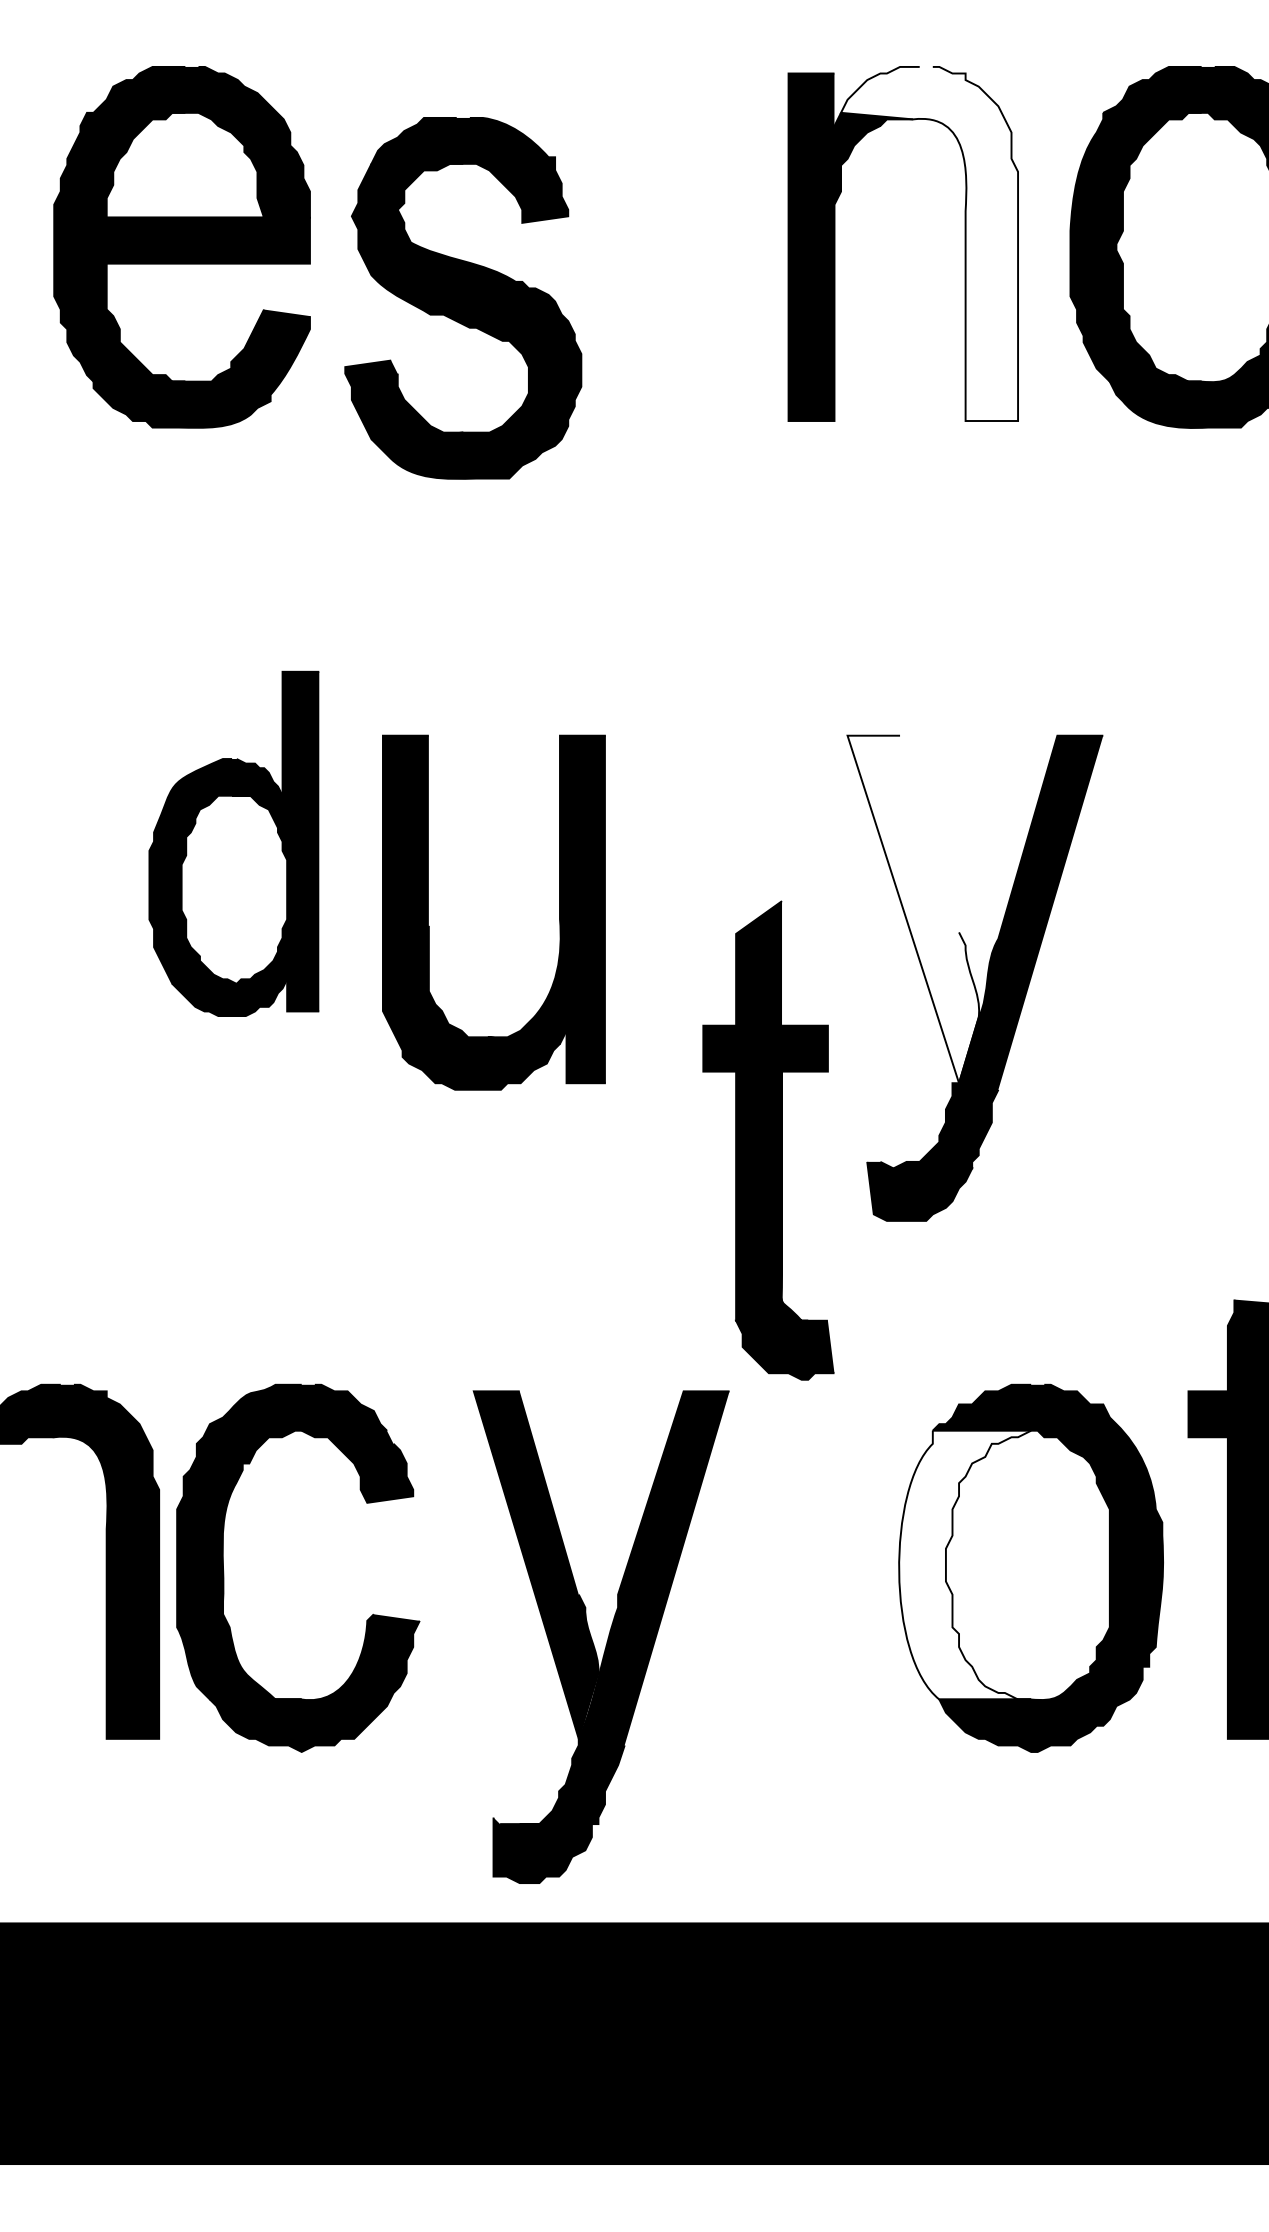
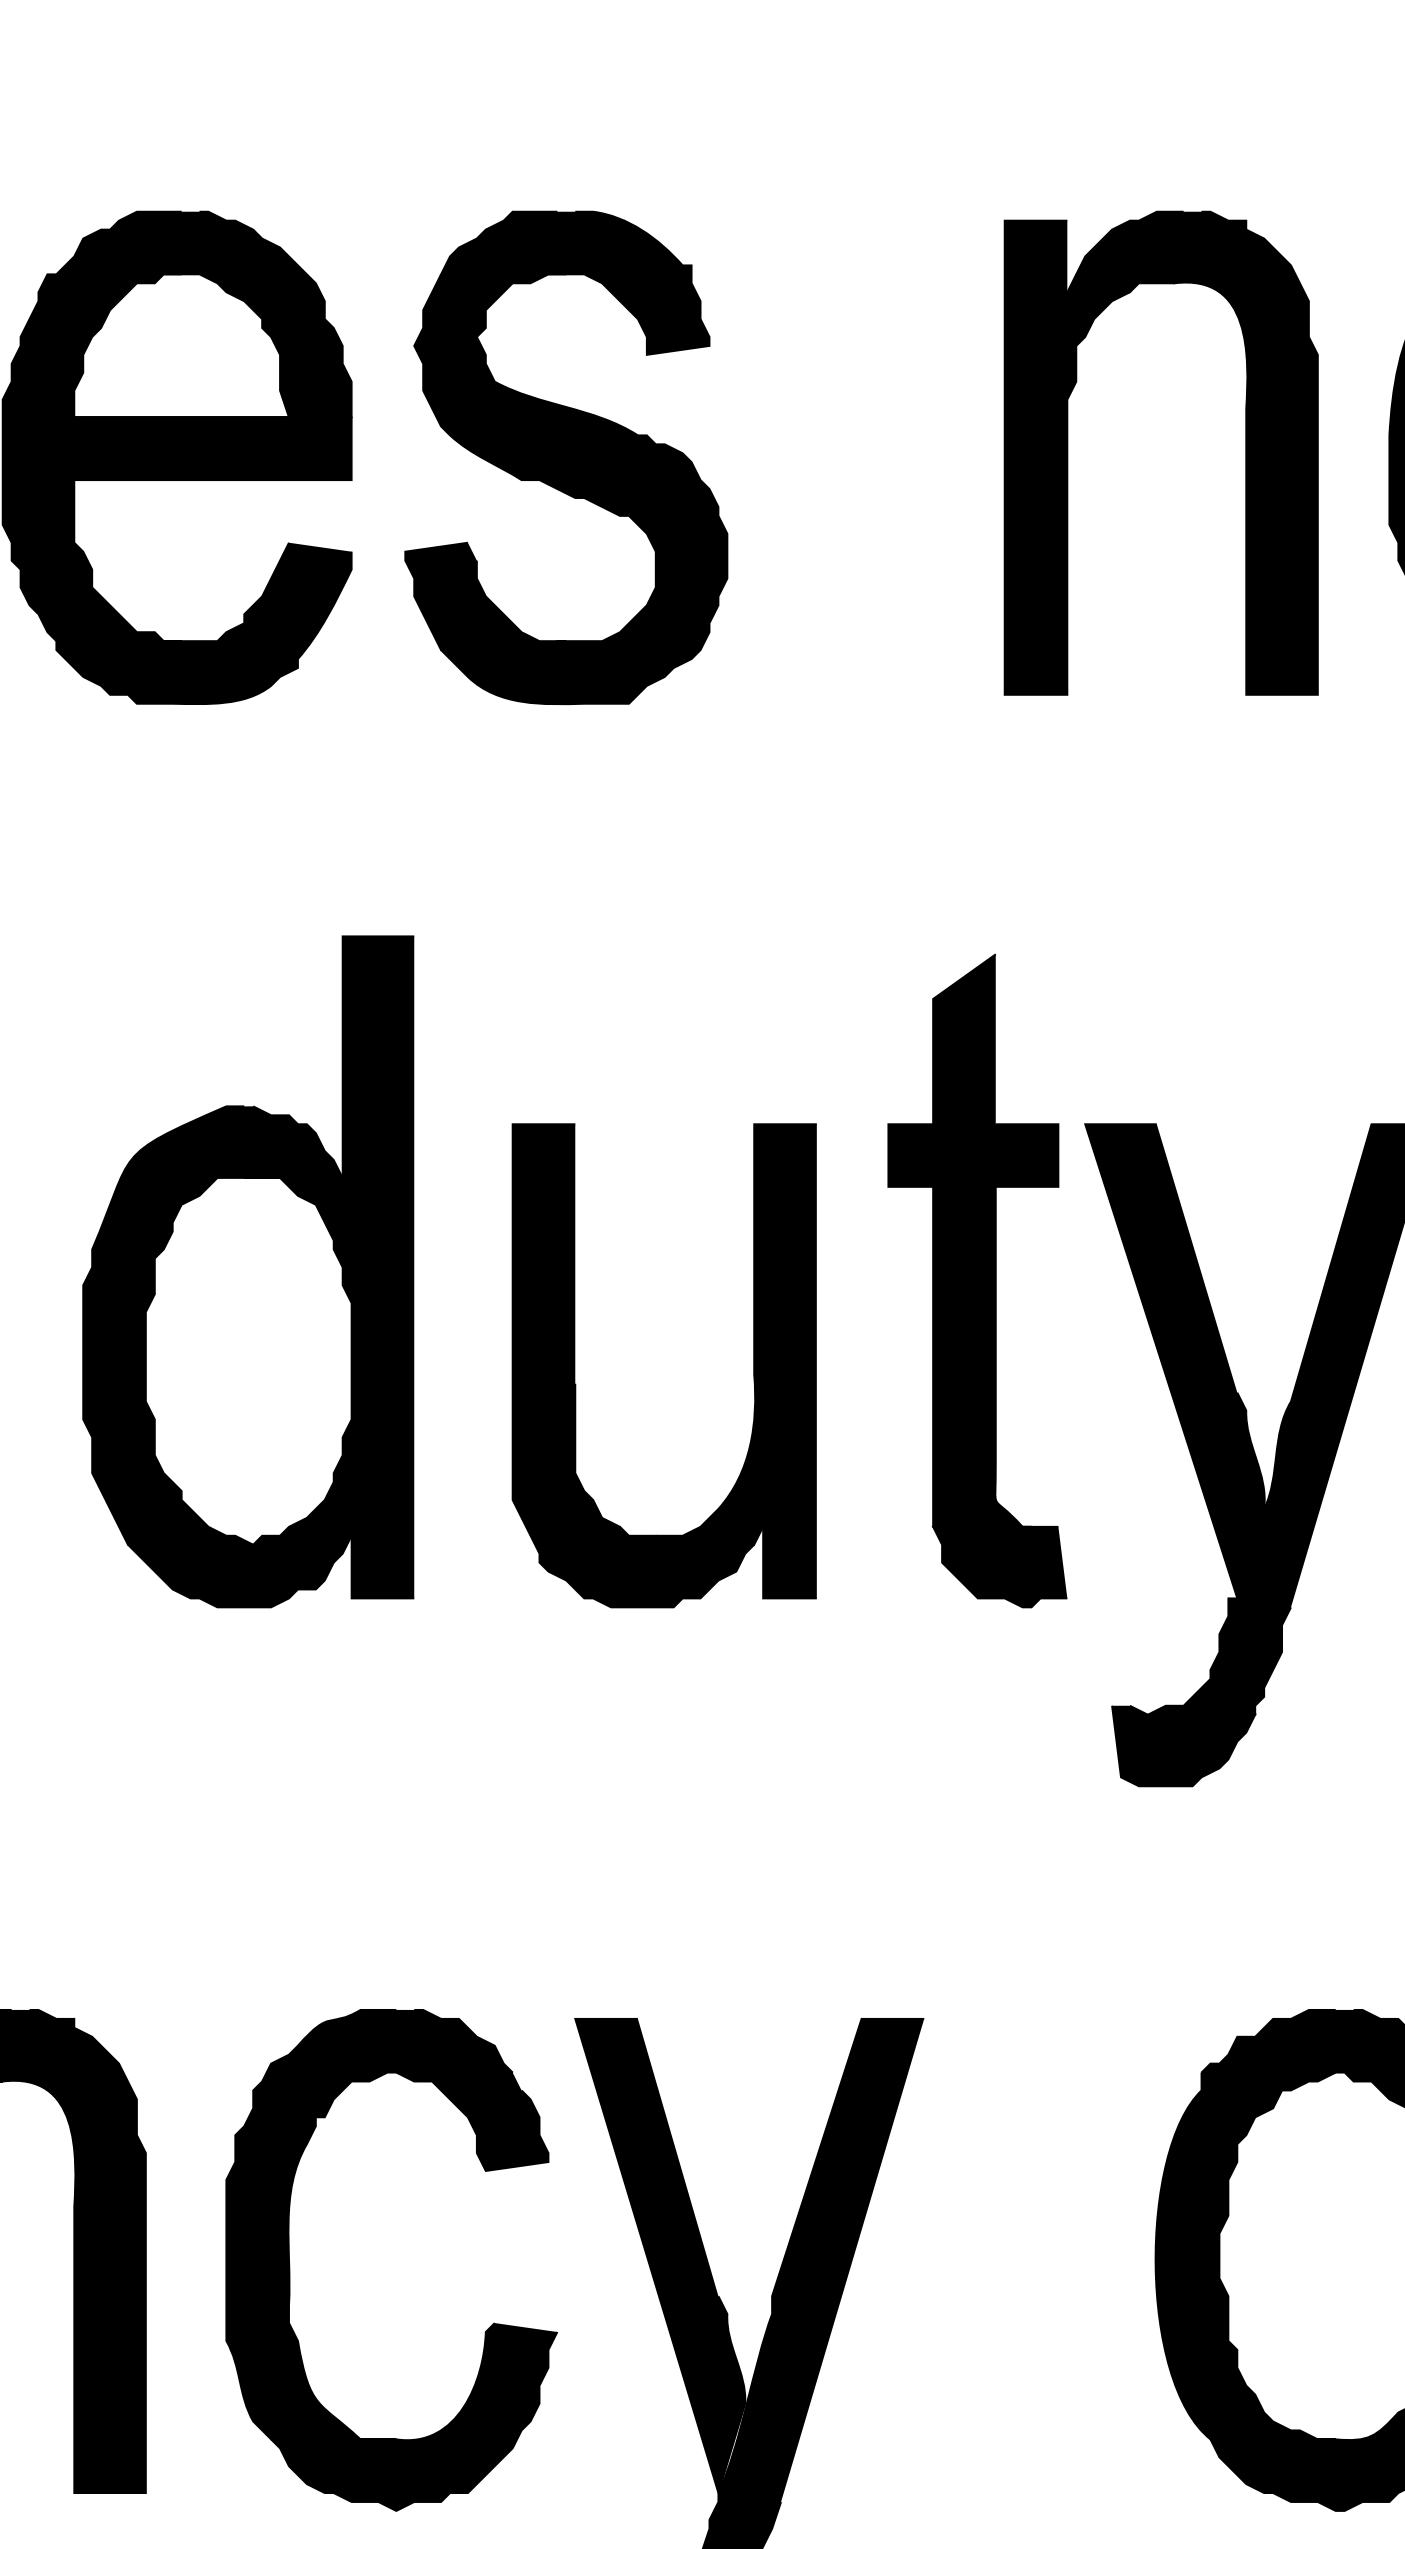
fill: (929, 243) -> (1196, 452), added
part: (463, 298) -> (566, 458), moved
part: (233, 843) -> (247, 1271), size x1.43
fill: (913, 909) -> (1175, 1361), added
part: (428, 912) -> (574, 1365), moved
part: (768, 1140) -> (977, 1280), moved
fill: (965, 1564) -> (1246, 2255), added
part: (224, 1571) -> (290, 2264), moved

